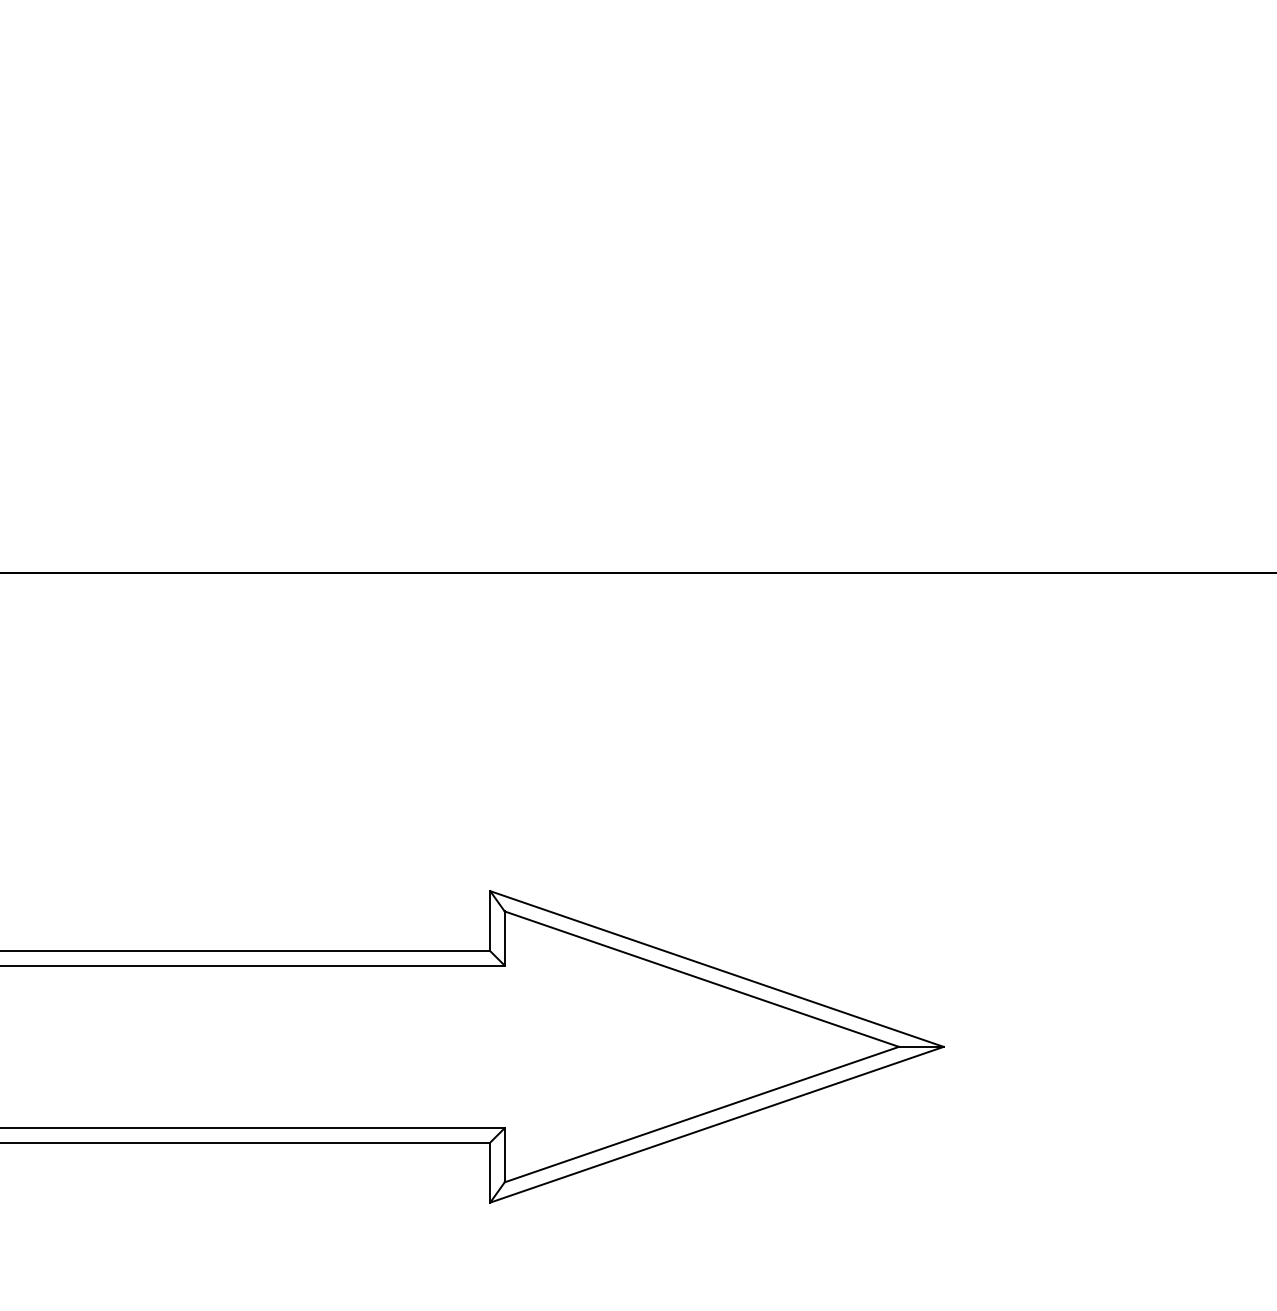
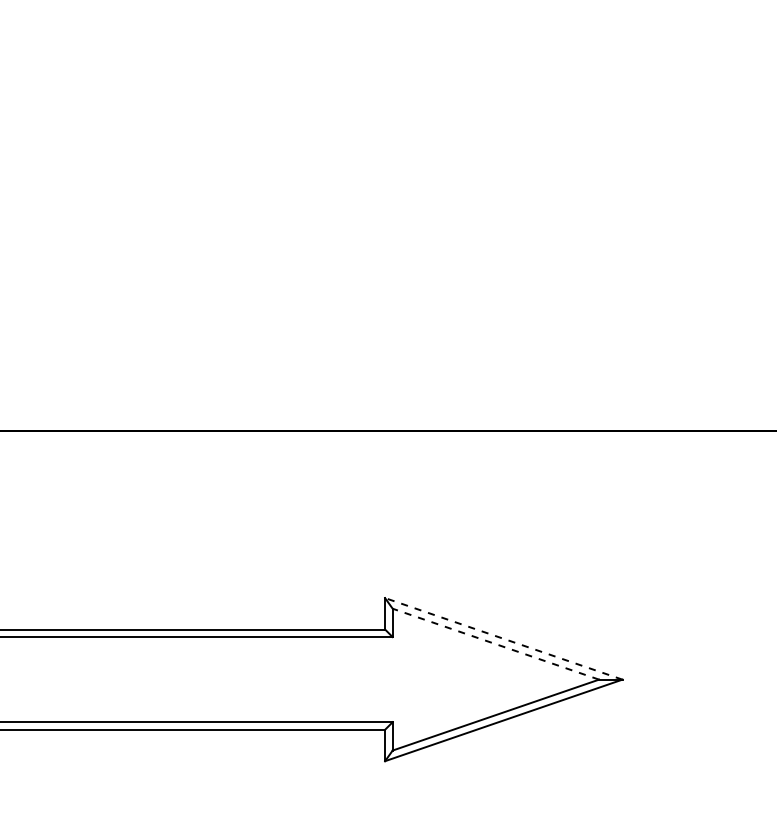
line: (716, 968) -> (503, 638), solid -> dashed
line: (701, 979) -> (495, 644), solid -> dashed

